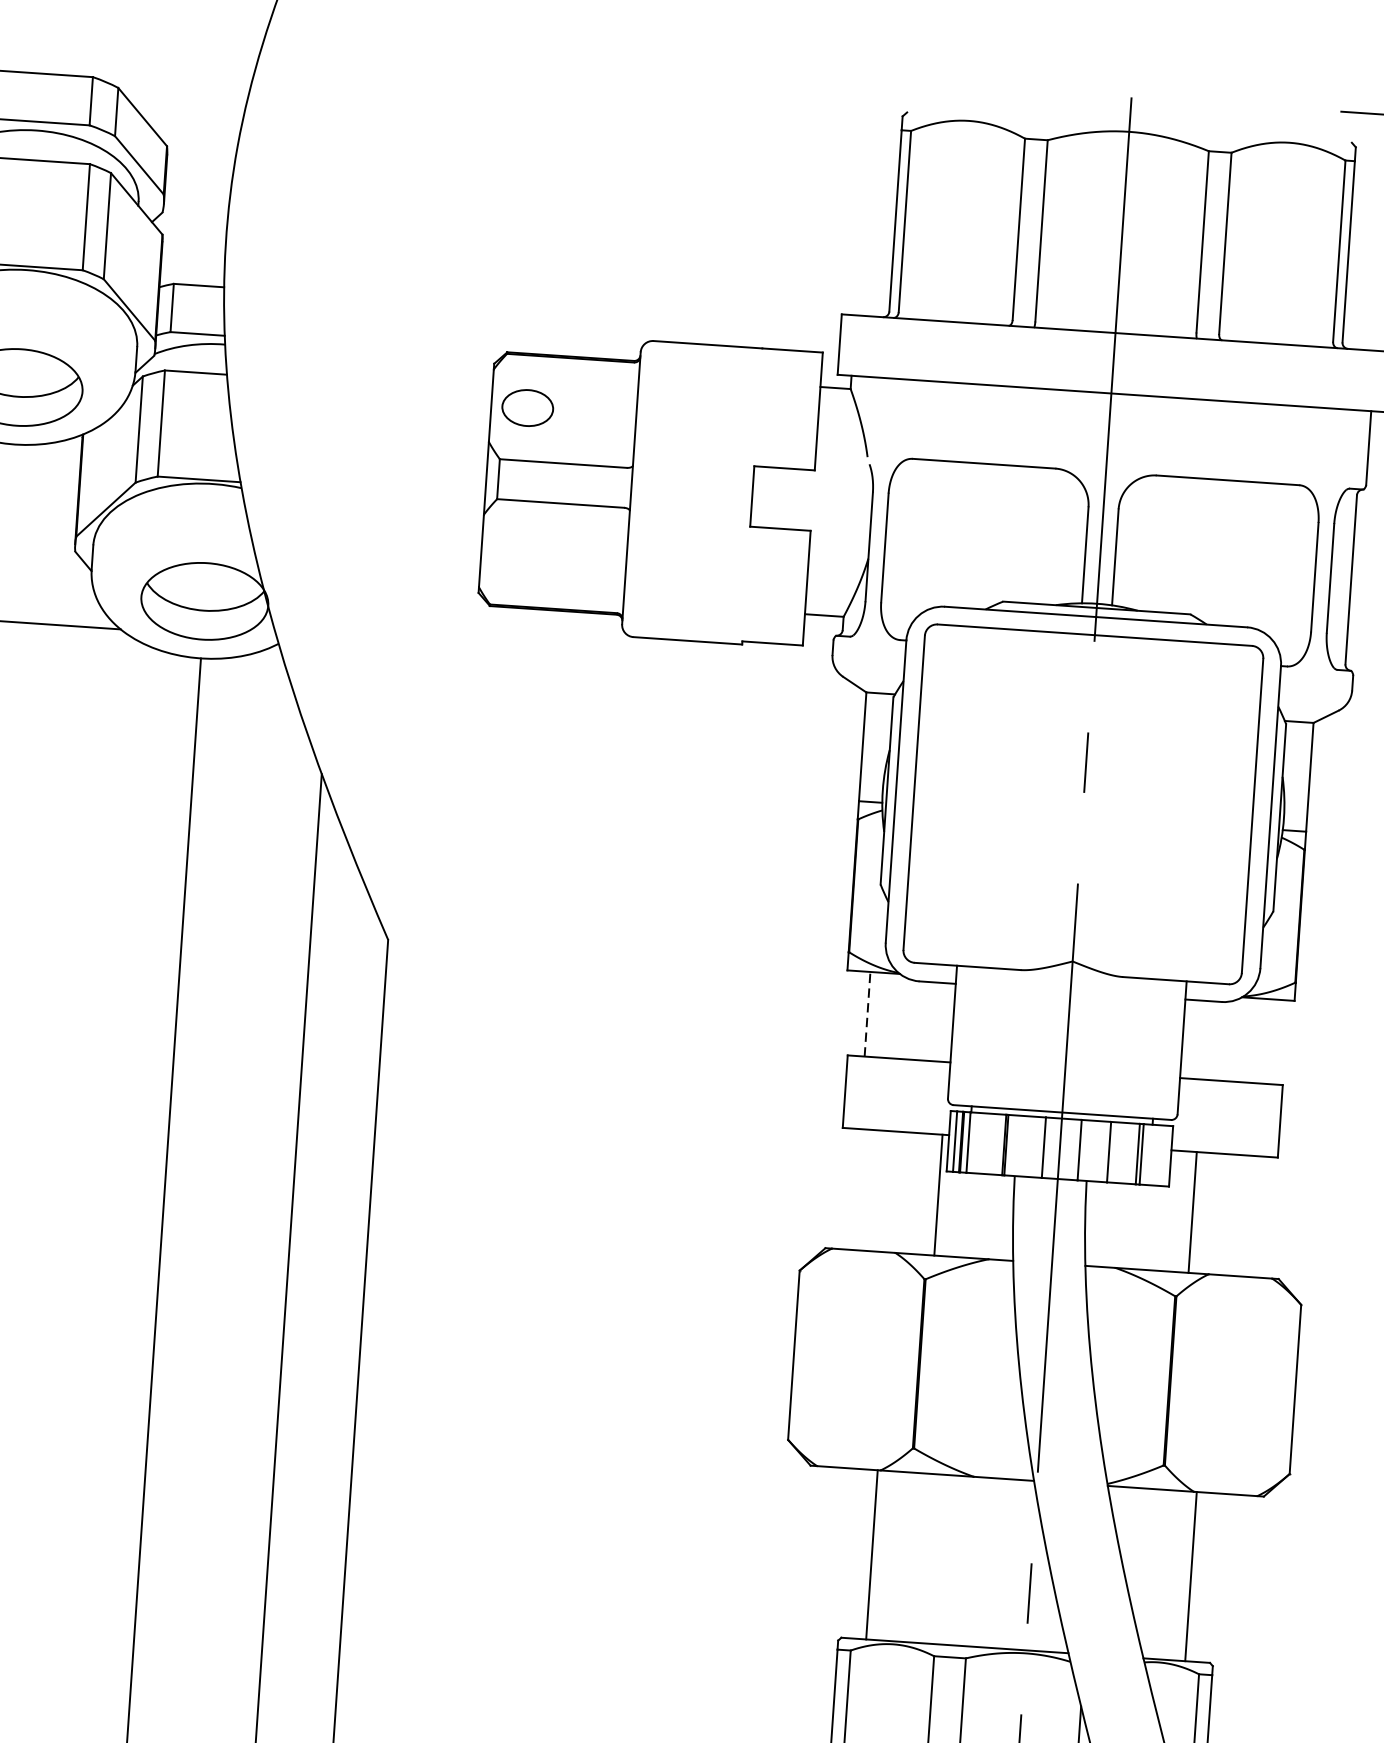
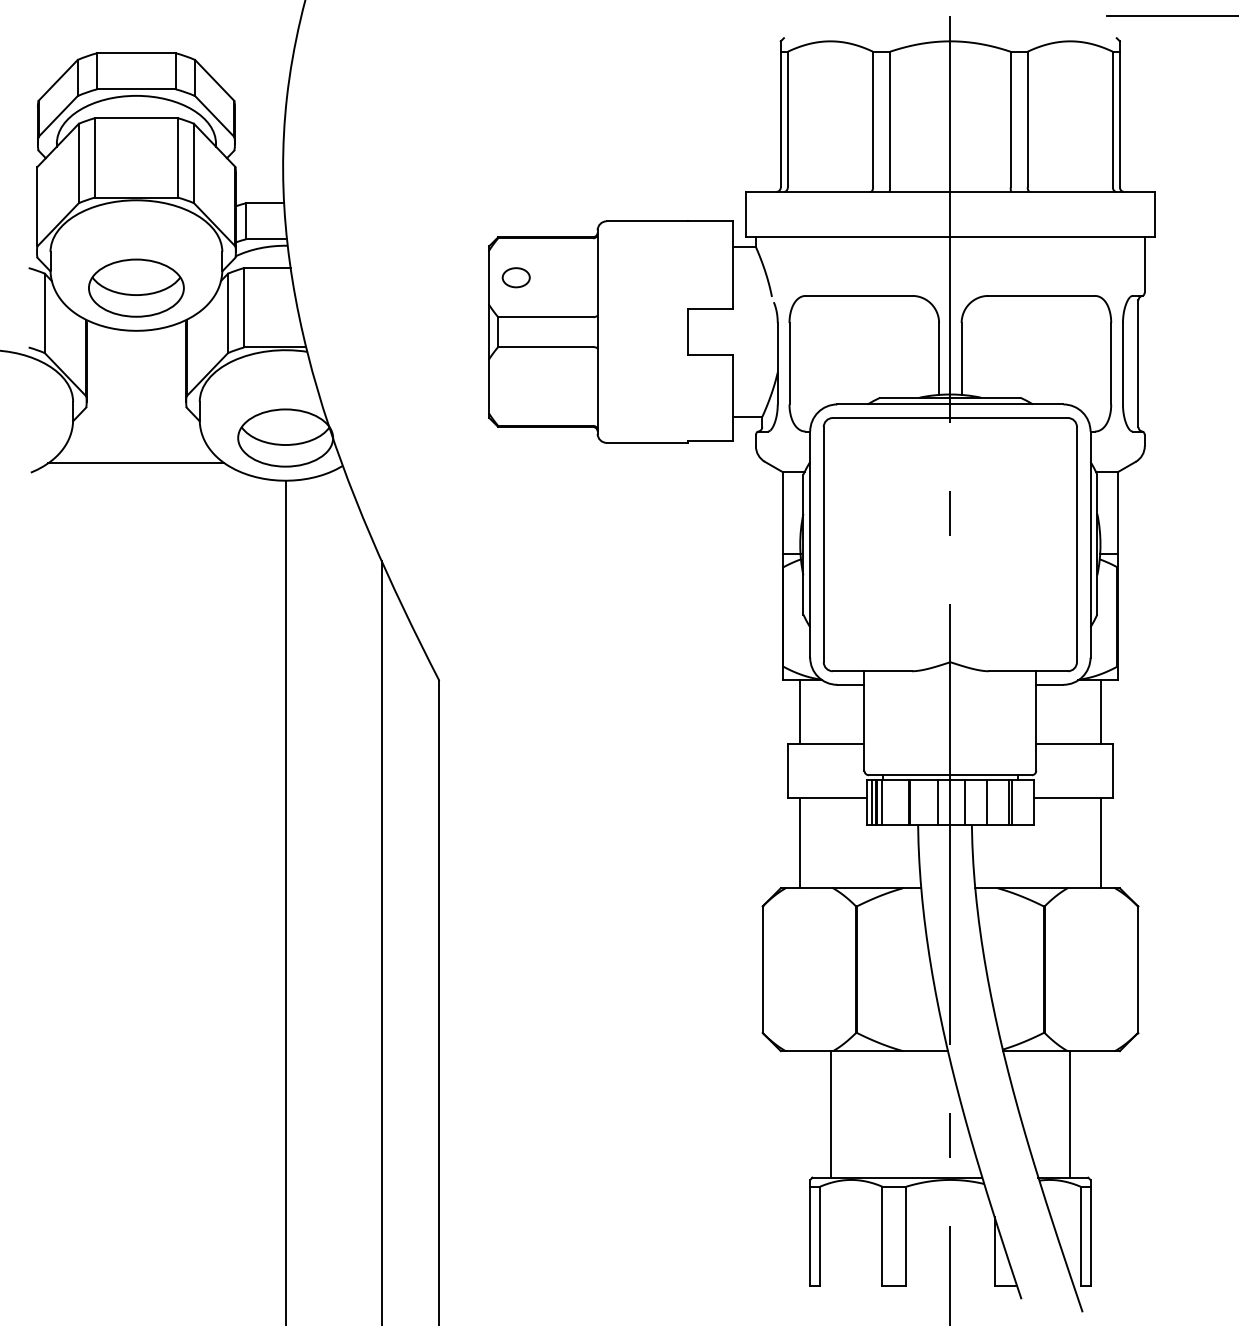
part: (526, 407) -> (515, 277), size x0.71
line: (867, 1013) -> (800, 711), dashed -> solid
line: (1268, 1041) -> (1100, 711), added
line: (938, 1194) -> (800, 842), moved
line: (1192, 1211) -> (1100, 842), moved

